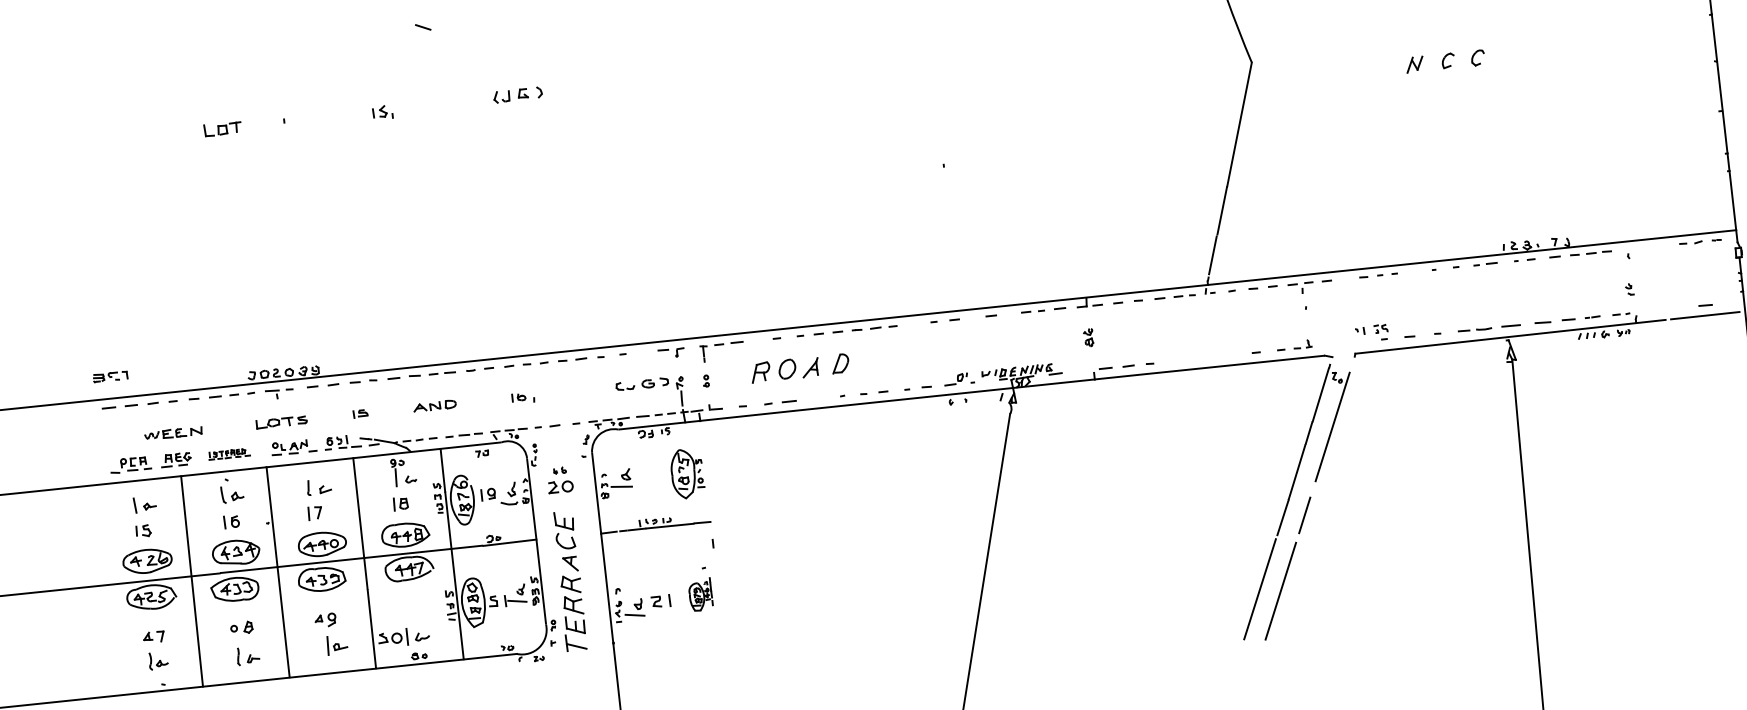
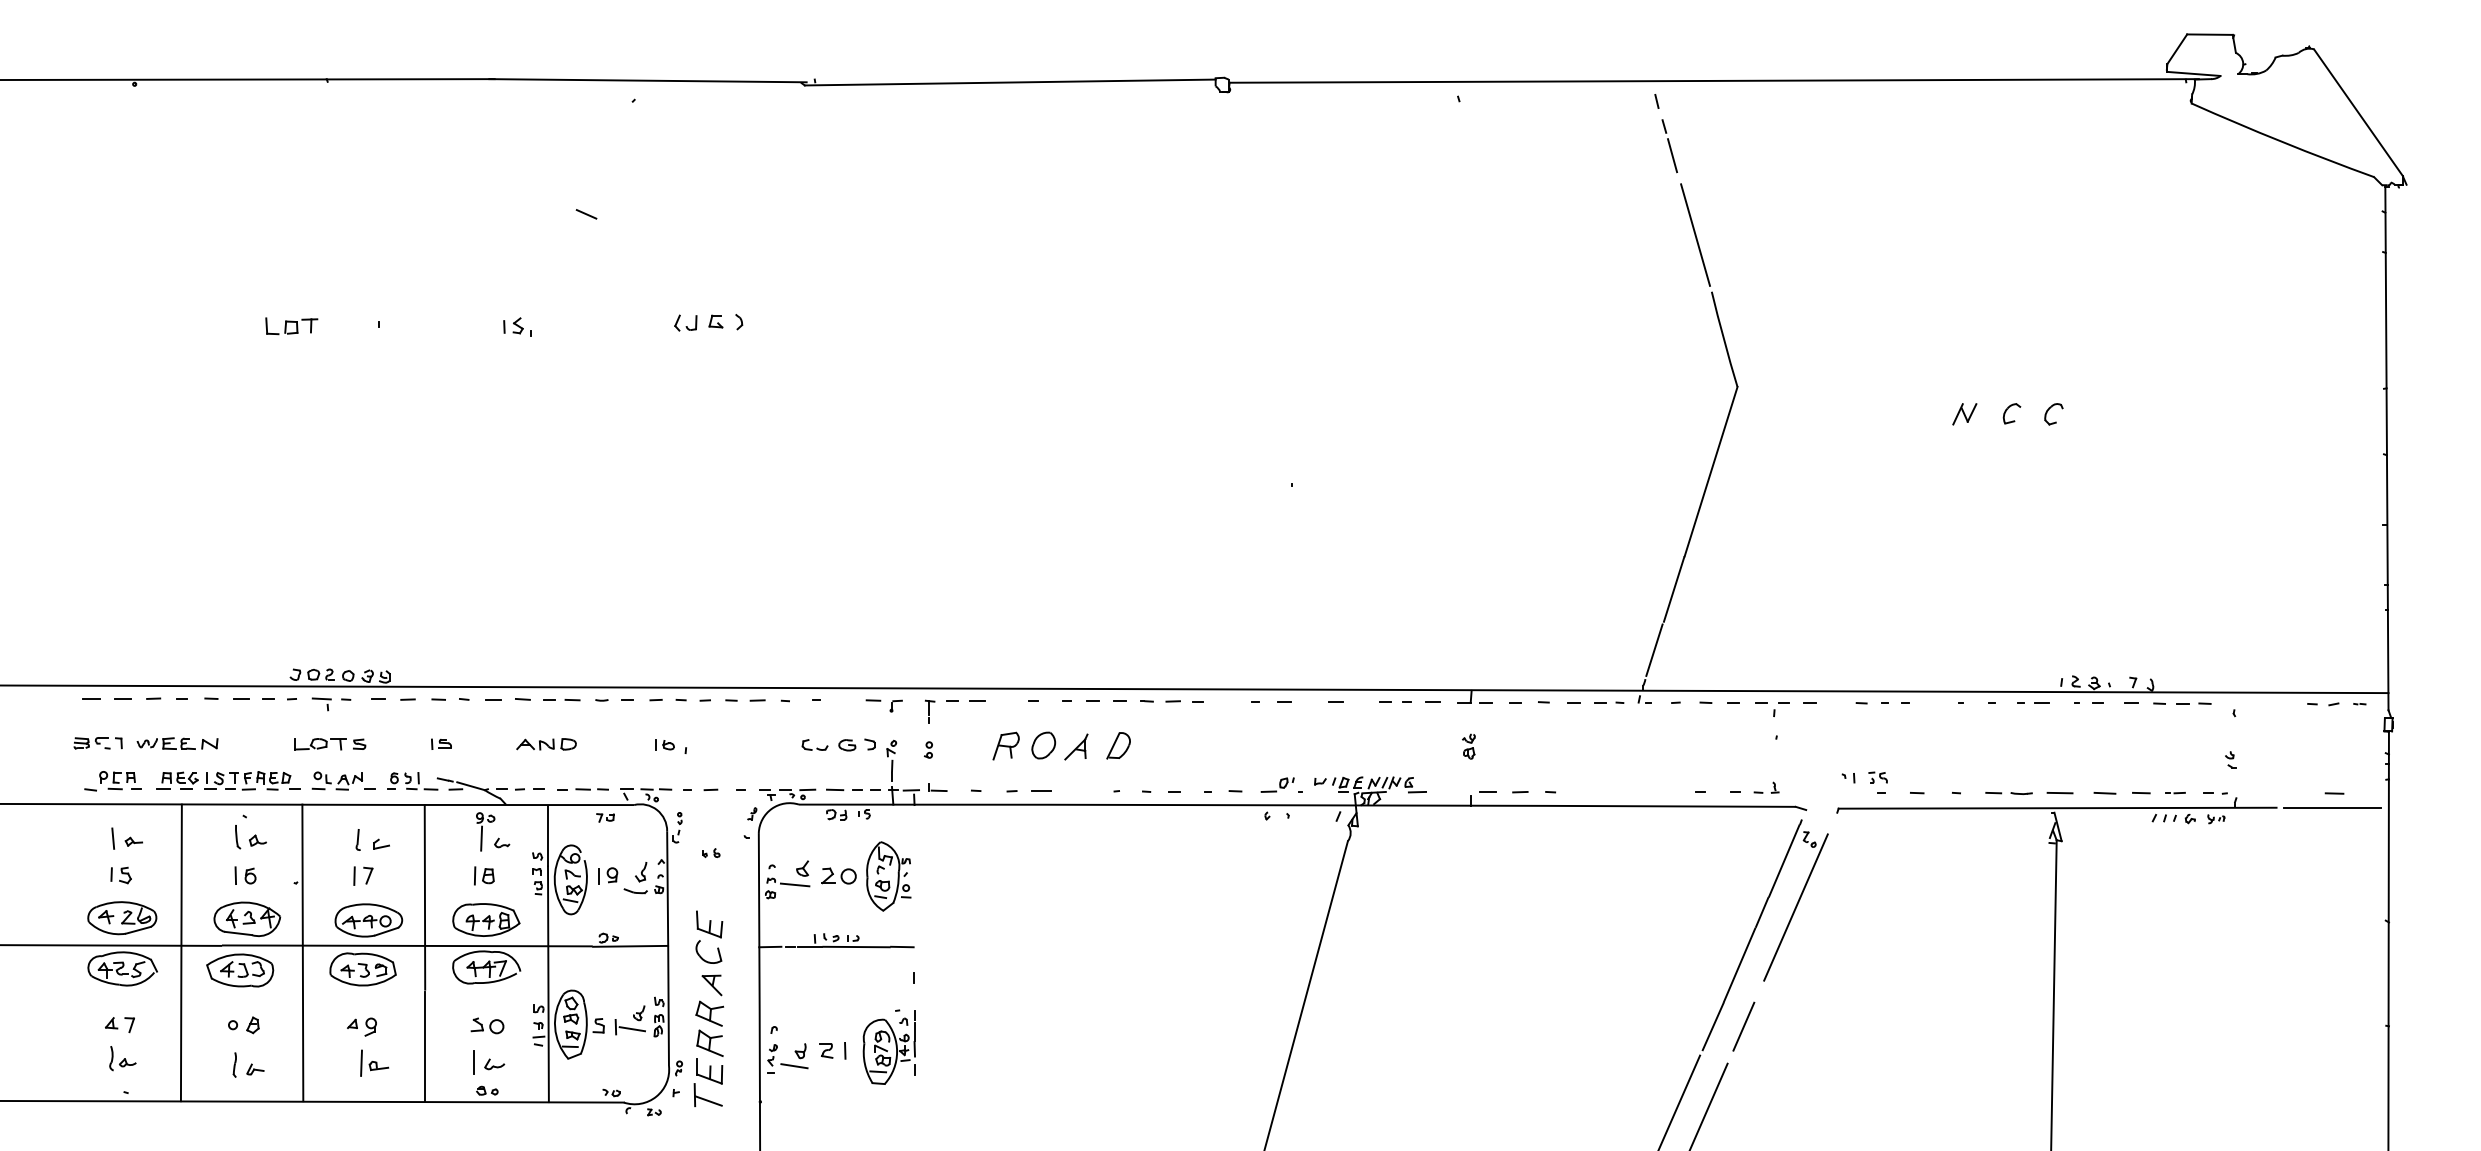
part: (110, 377) -> (97, 743), moved
part: (229, 453) -> (252, 780), size x1.67
part: (560, 486) -> (838, 875), moved
part: (700, 594) -> (888, 1047), size x1.67
part: (390, 638) -> (487, 1025), moved

